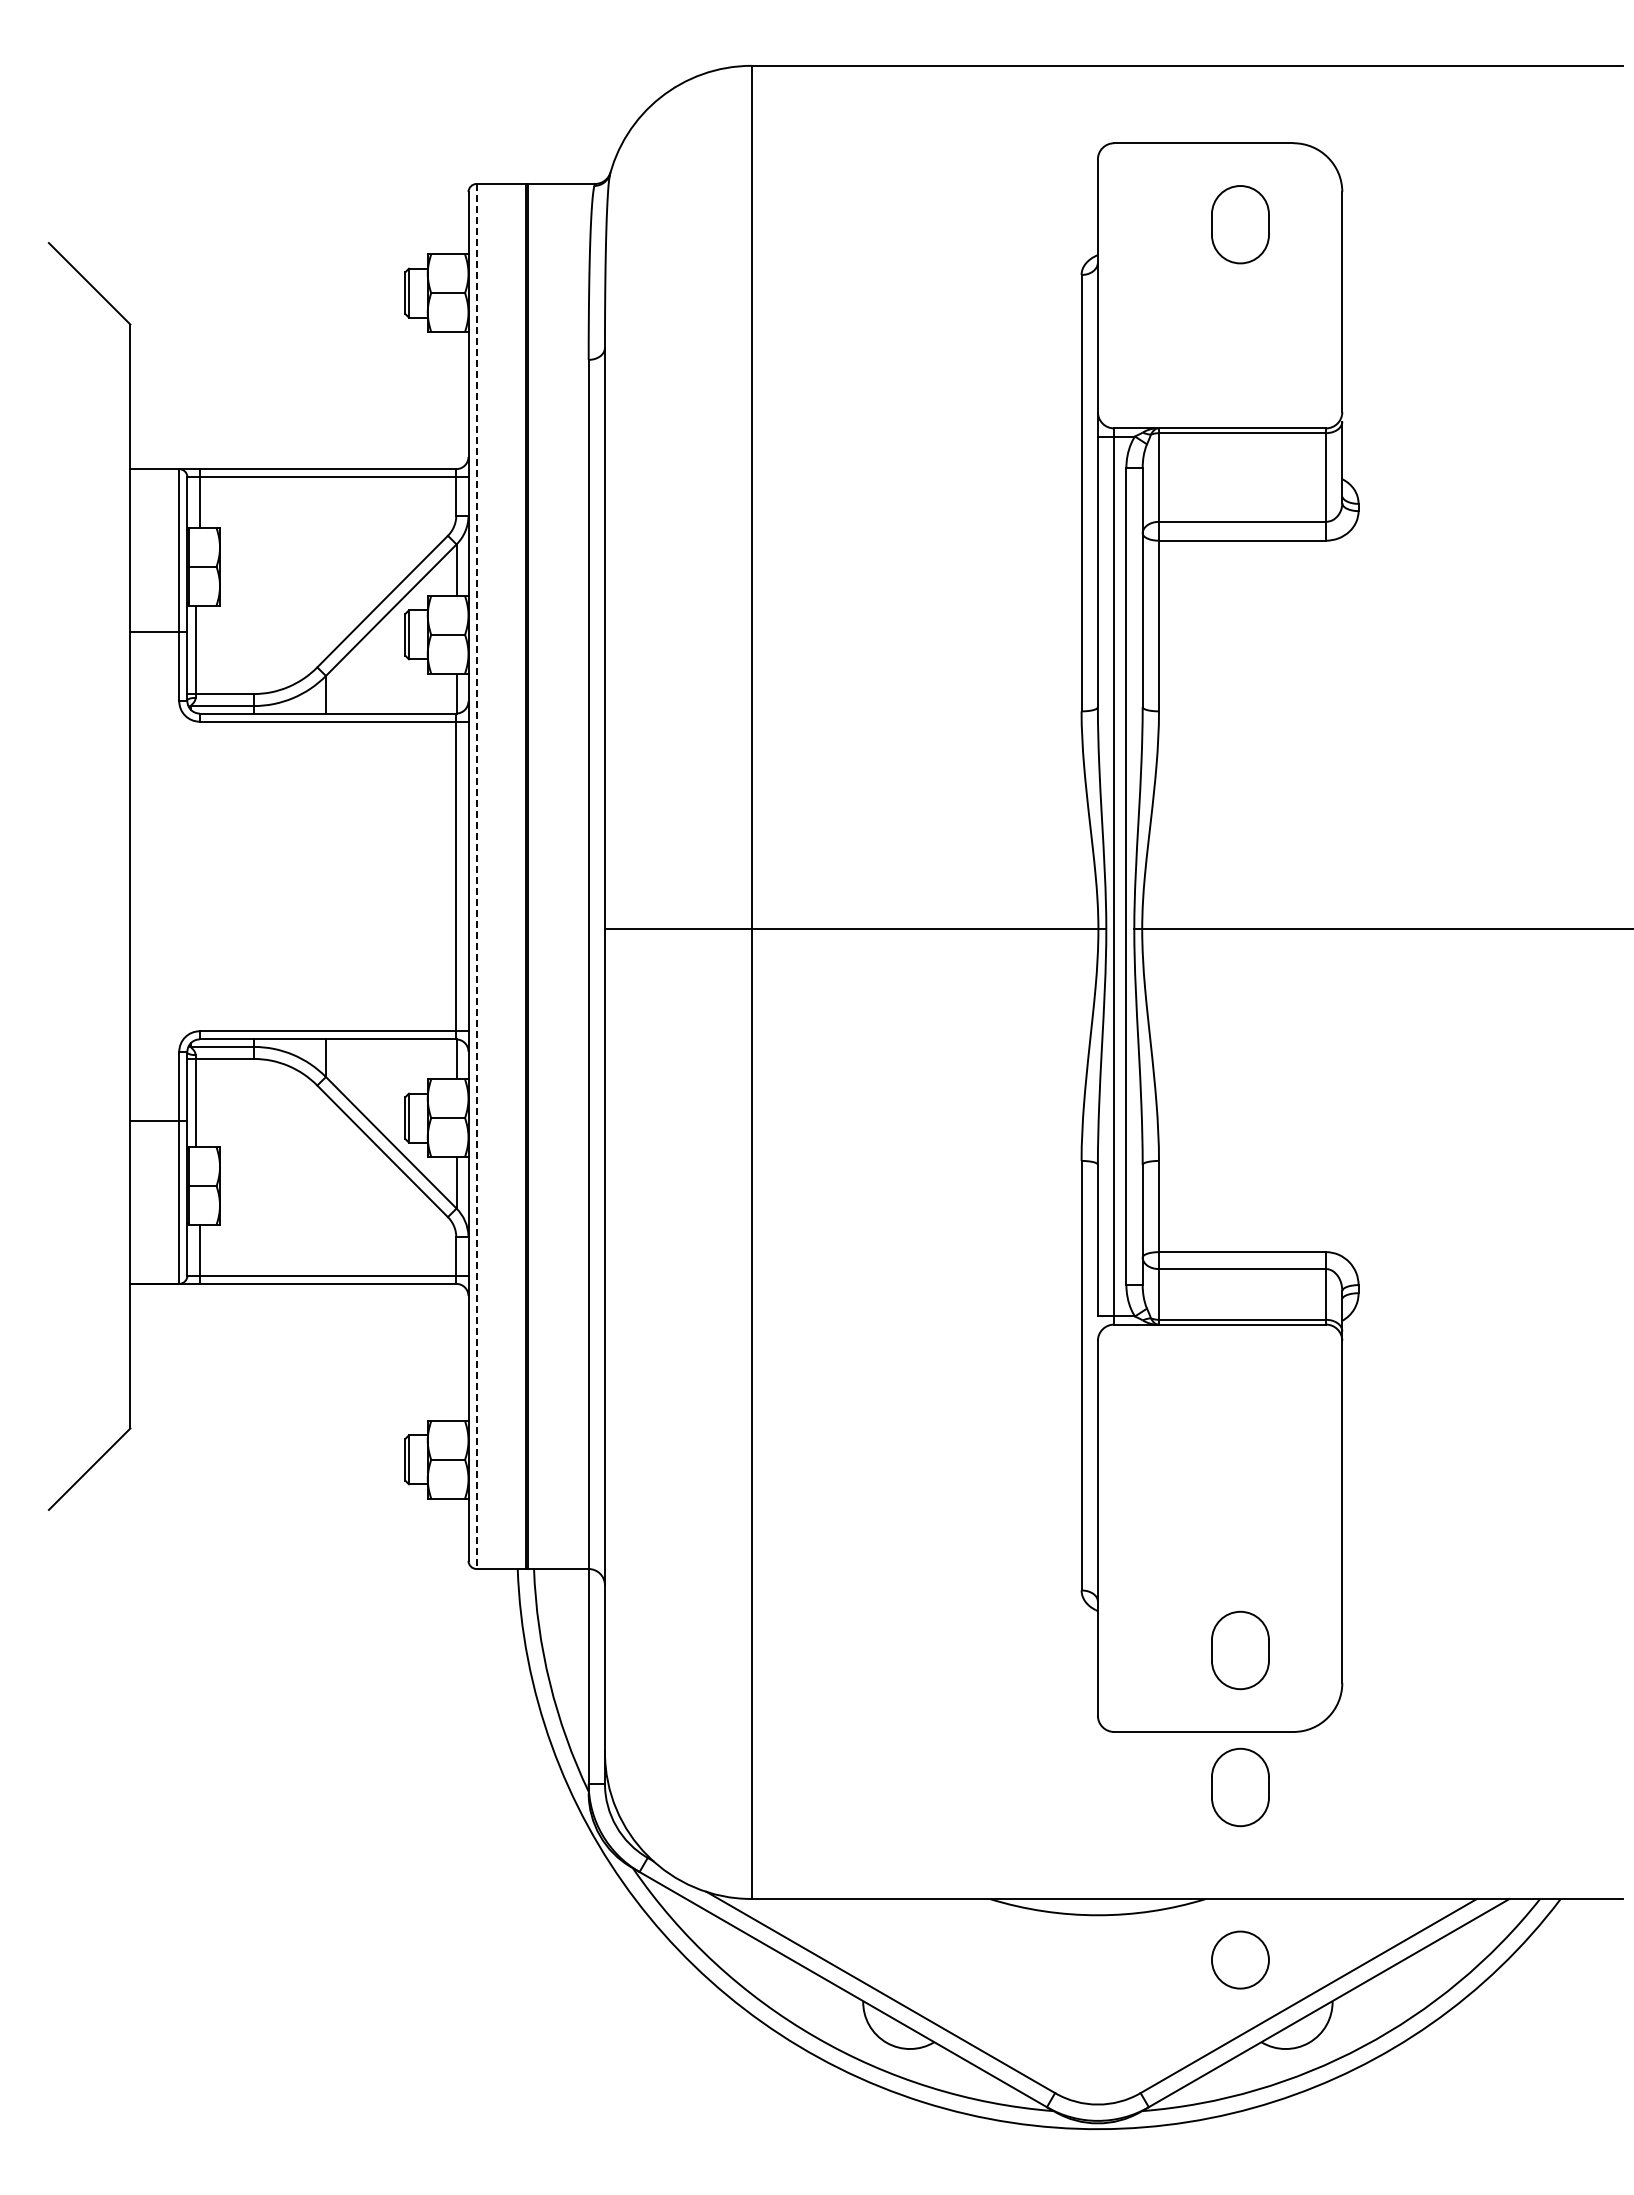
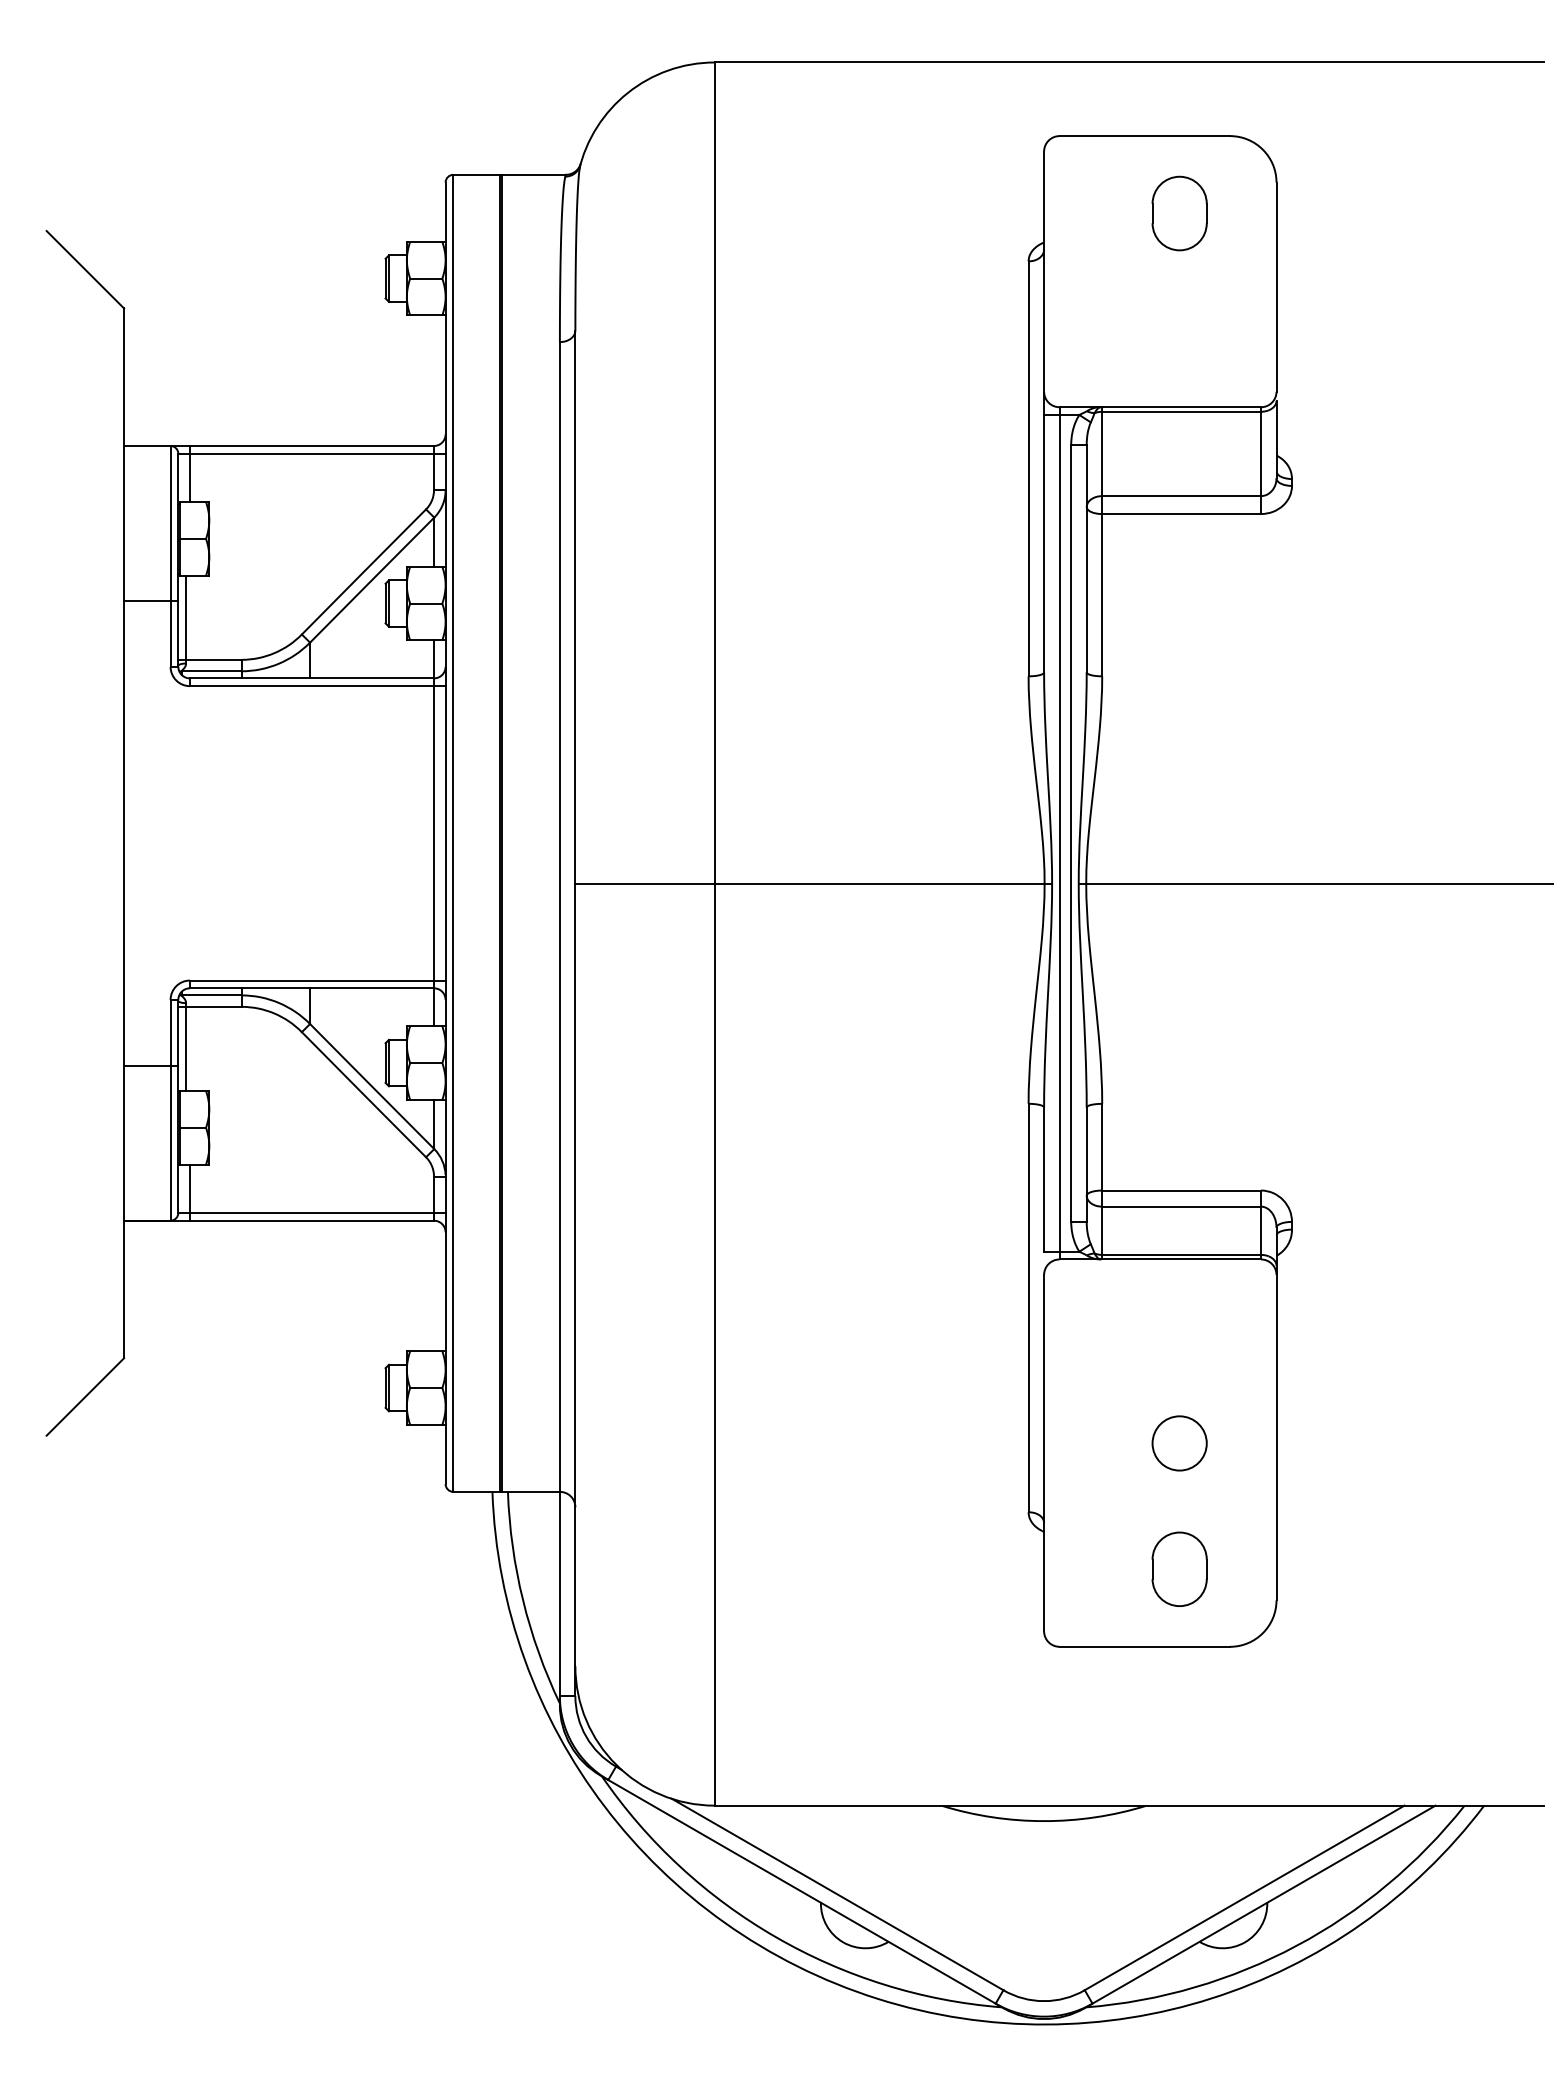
line: (476, 876) -> (453, 833), dashed -> solid
part: (1240, 1787) -> (1179, 1699), removed
circle: (1240, 1959) -> (1179, 1442), moved

